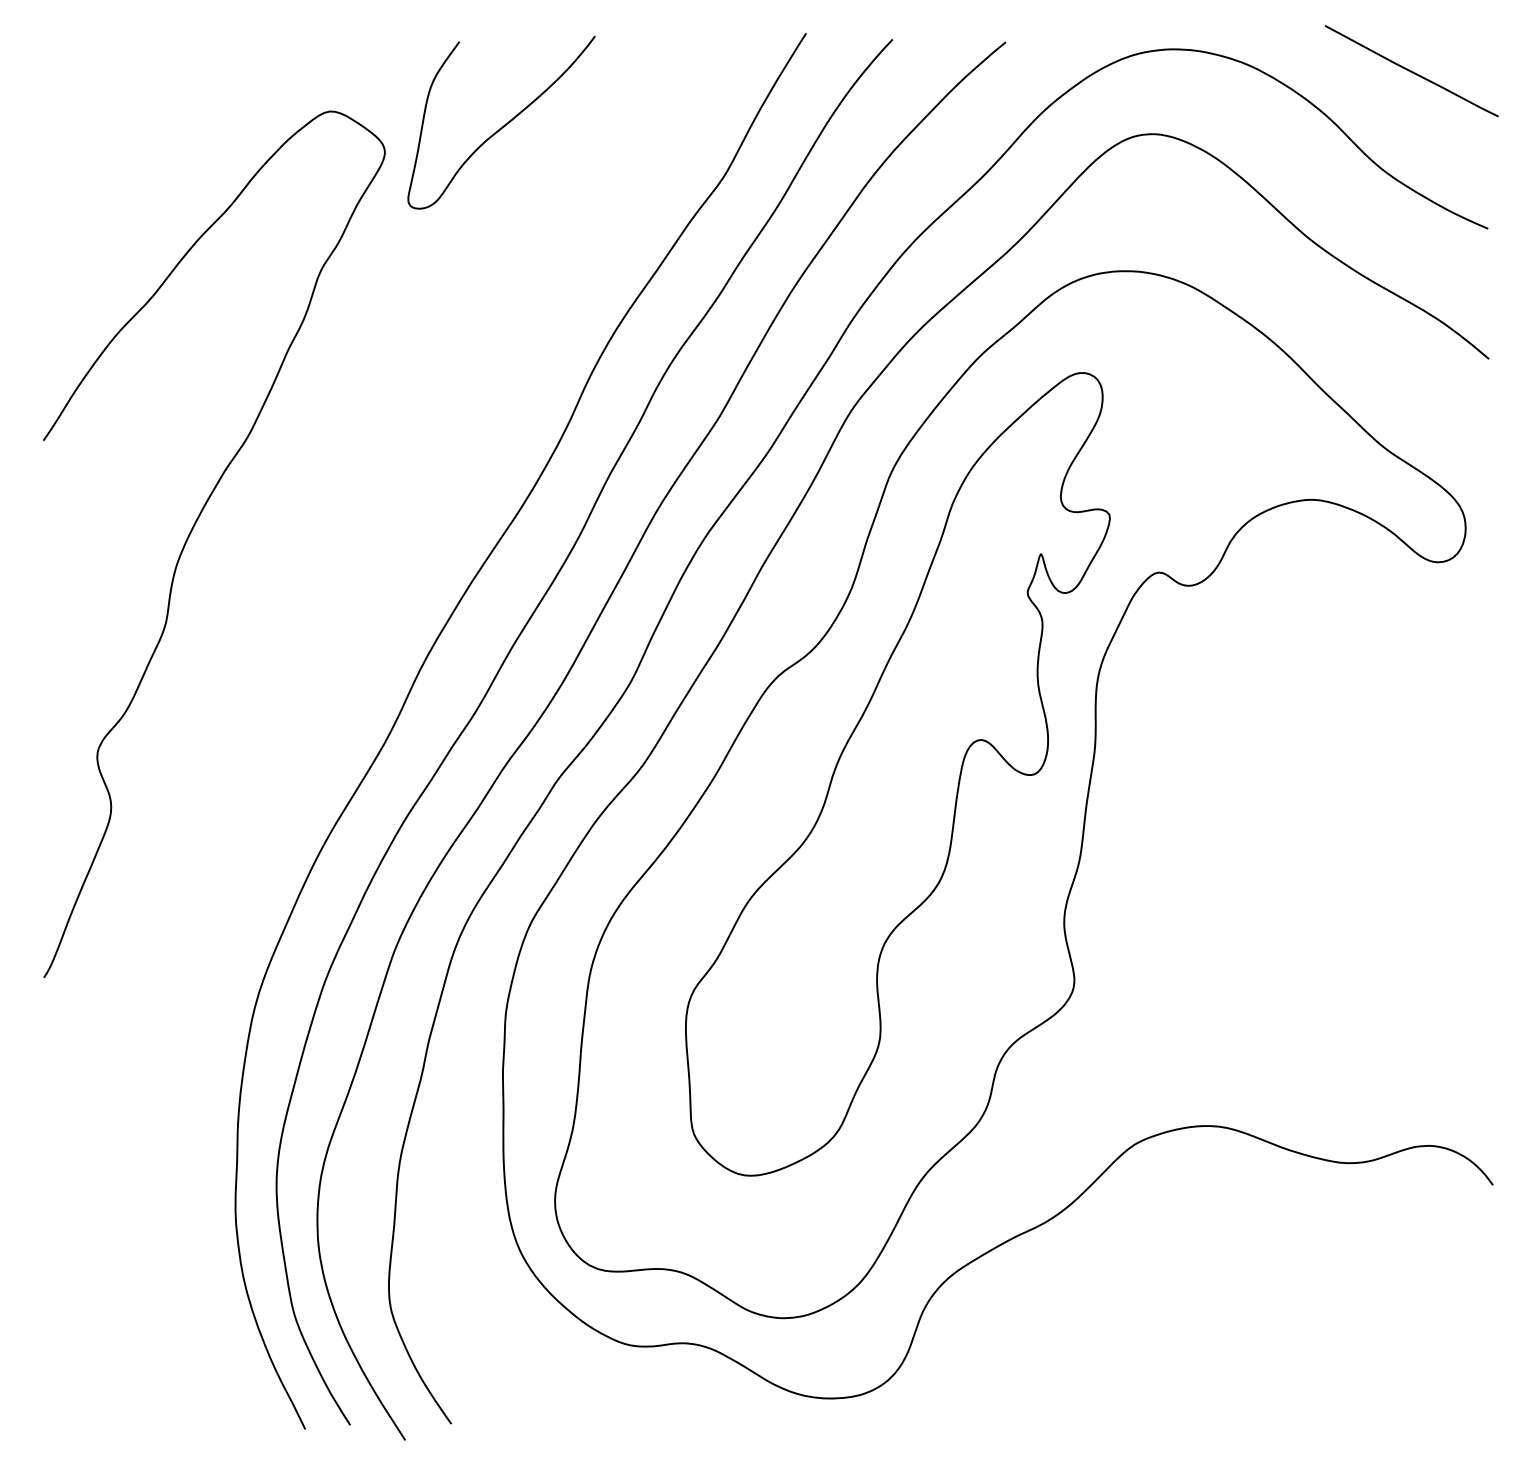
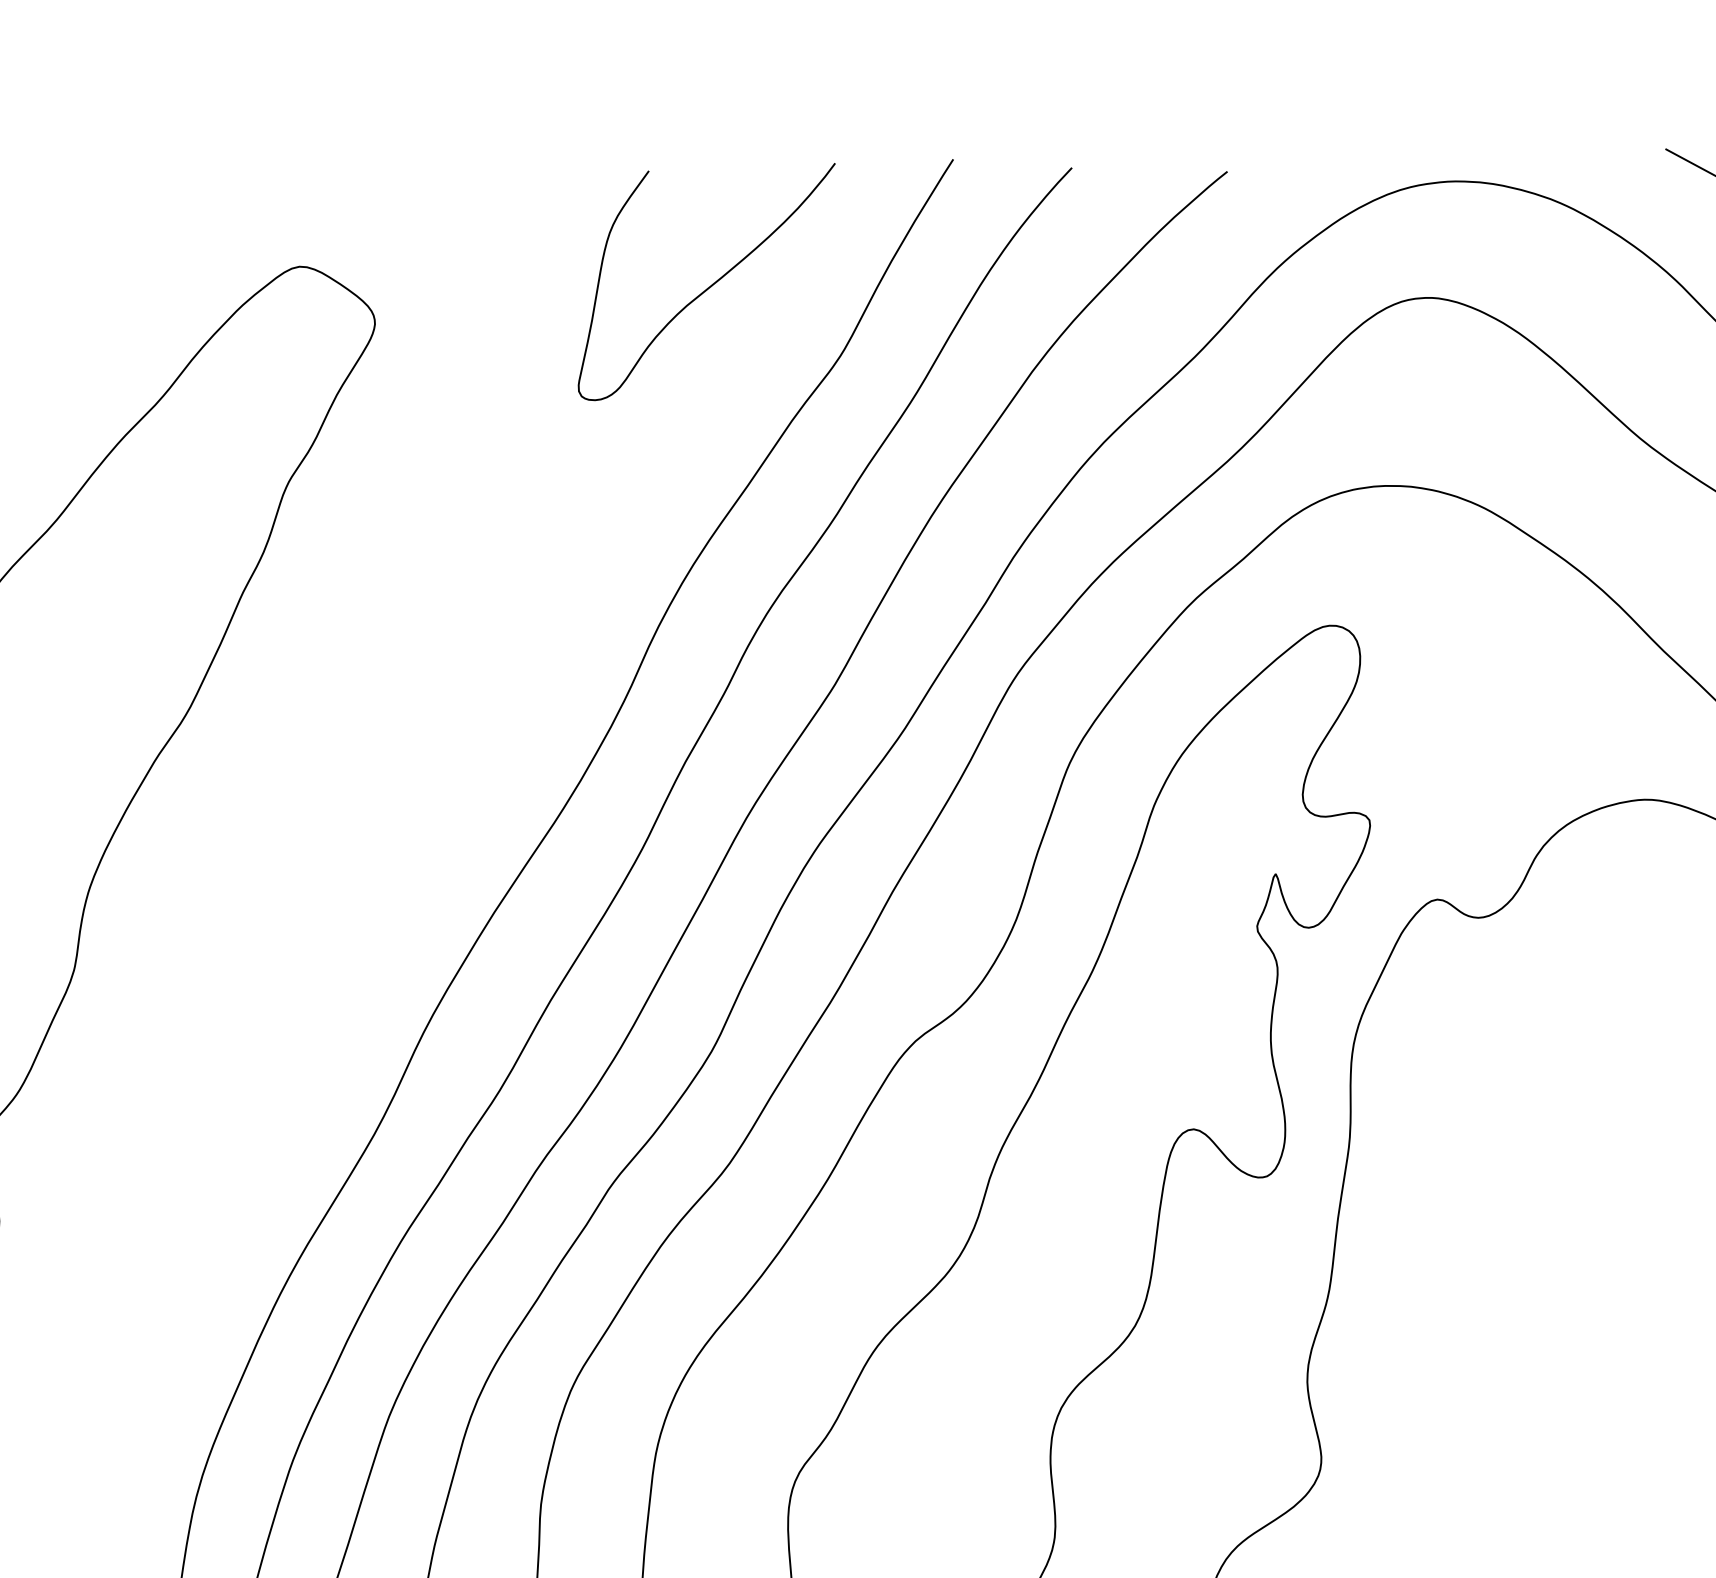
curve: (504, 124) -> (710, 284), moved

